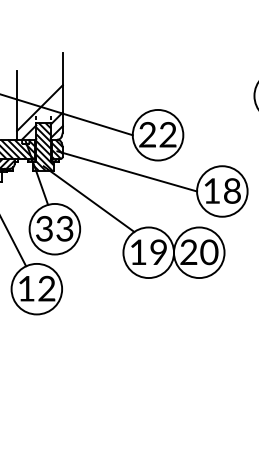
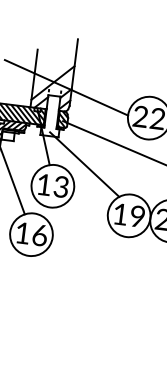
hatch: (43, 146) -> (51, 115), removed
text: (44, 228) -> (44, 184), 33 -> 13
text: (46, 288) -> (39, 235), 12 -> 16

